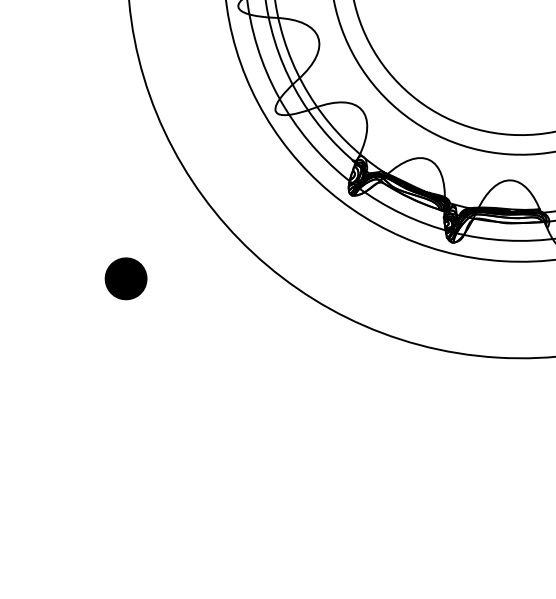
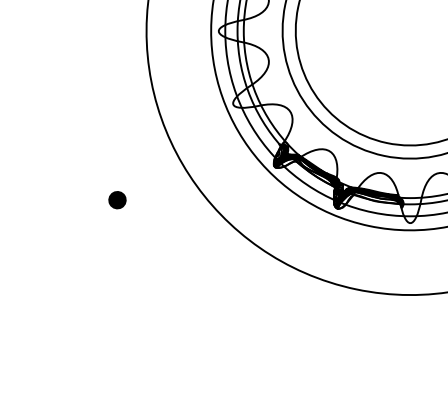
part: (125, 277) -> (117, 199), size x0.6

